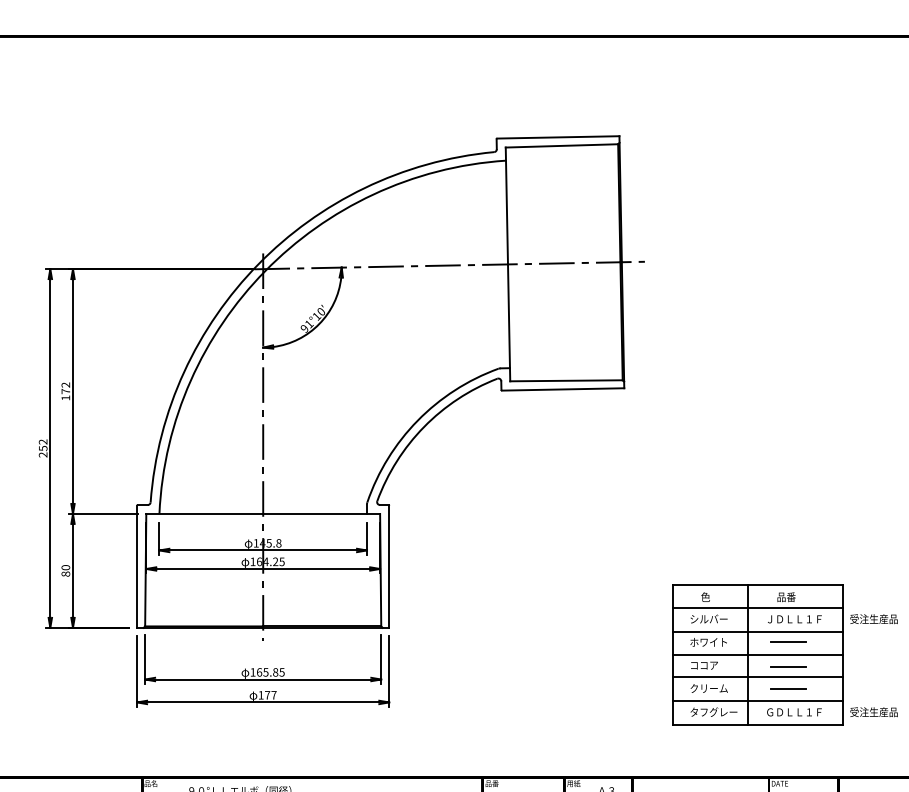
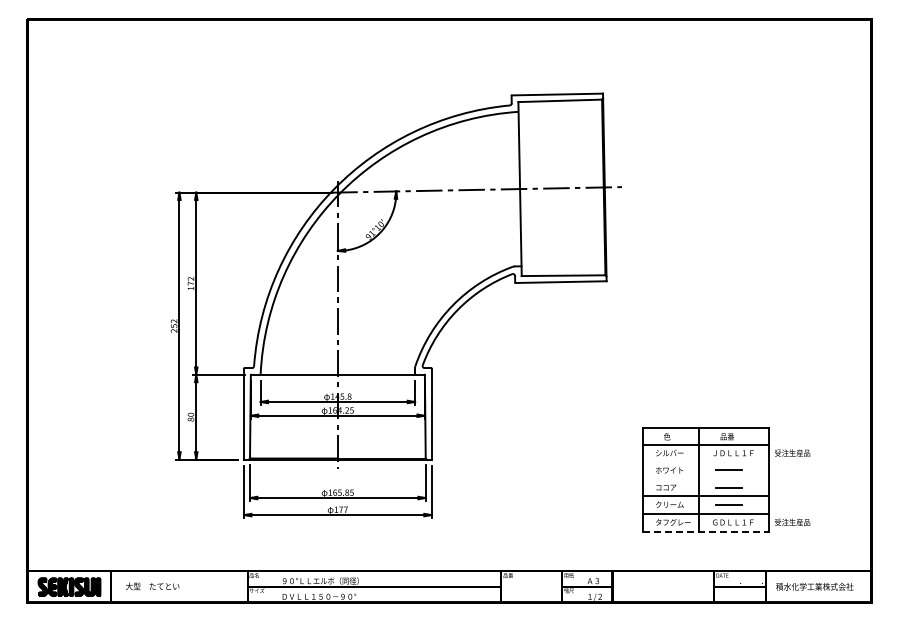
line: (758, 631) -> (706, 462), removed
line: (758, 654) -> (706, 479), removed
line: (758, 724) -> (706, 531), solid -> dashed

